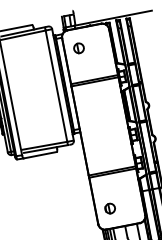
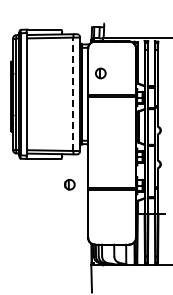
part: (78, 48) -> (100, 73), moved
line: (56, 86) -> (73, 94), solid -> dashed
part: (109, 208) -> (69, 184), moved

